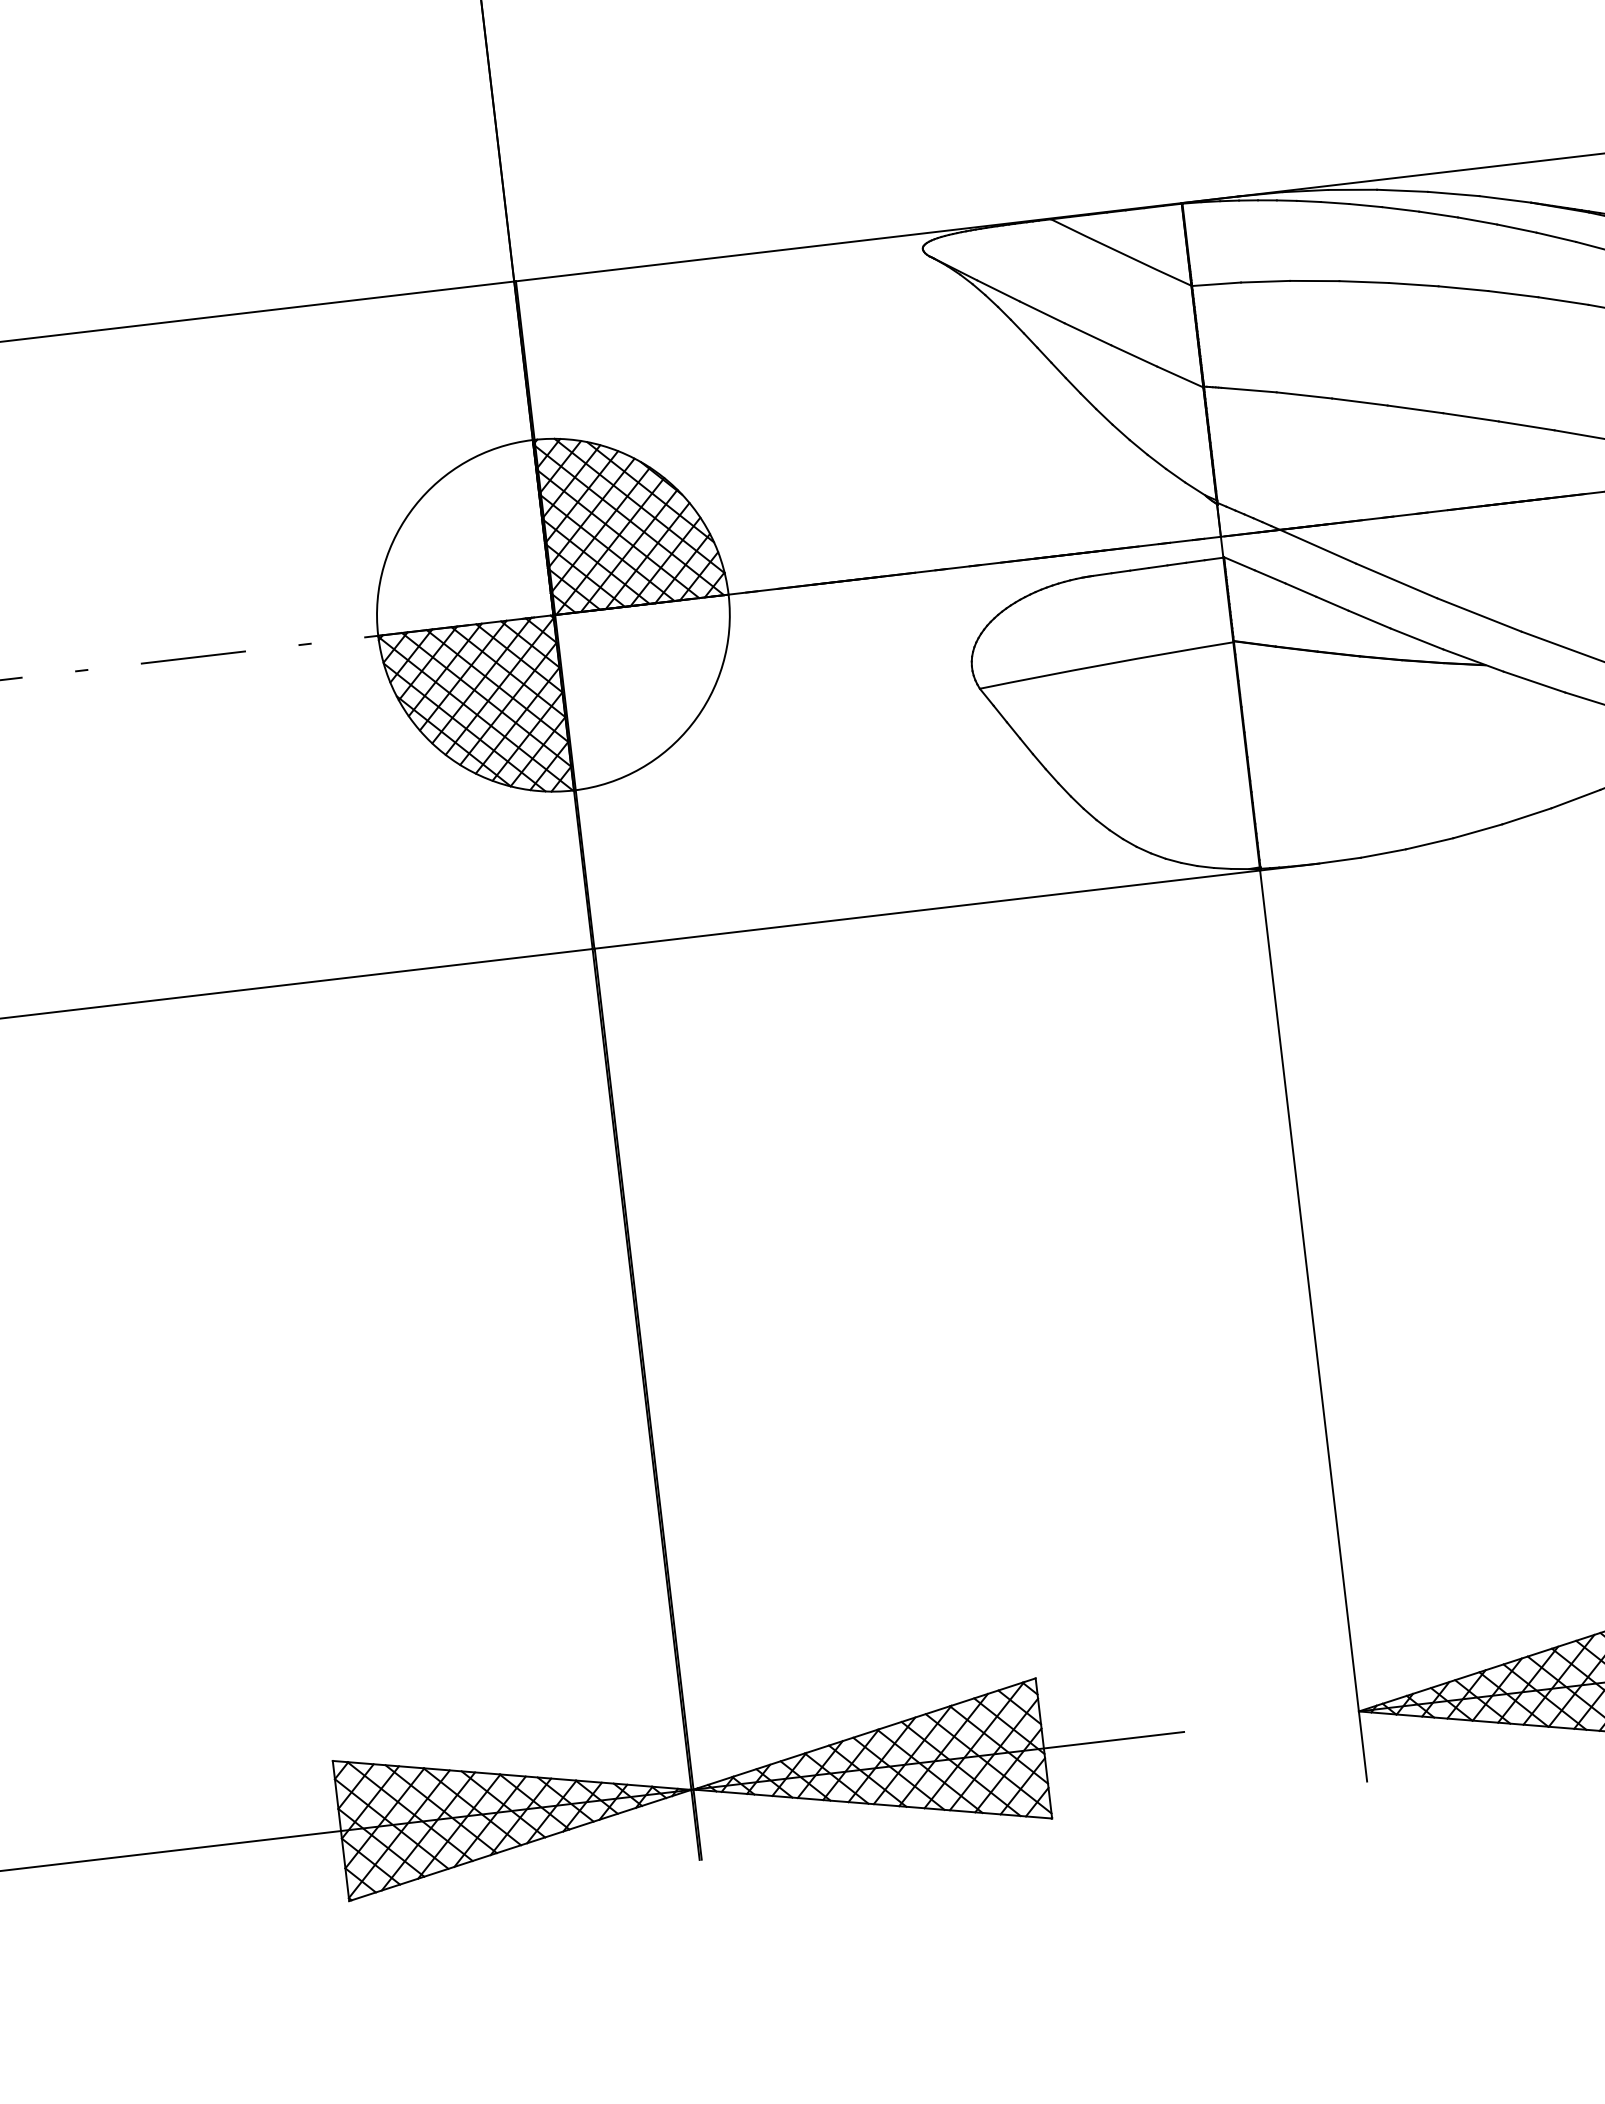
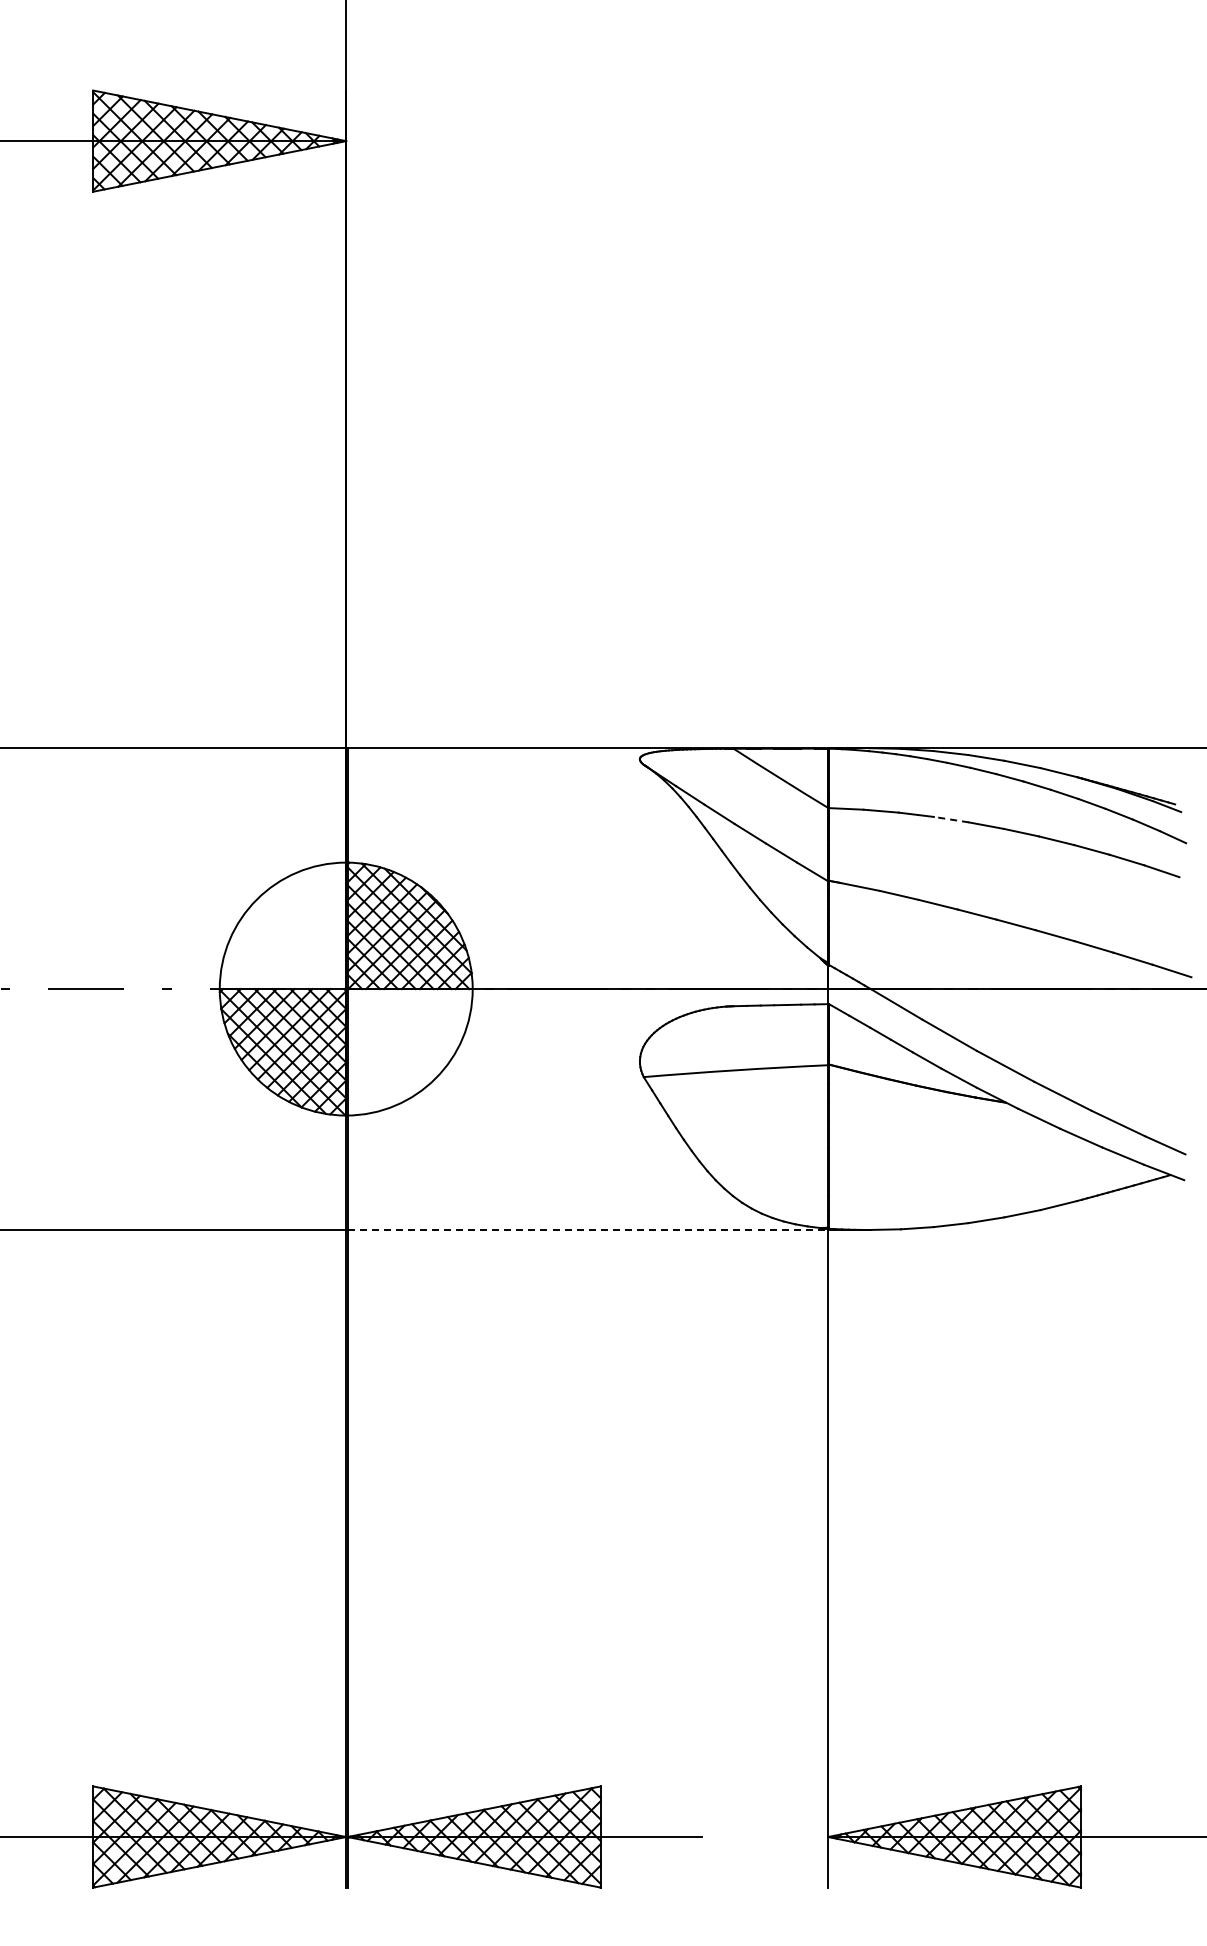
line: (1364, 281) -> (951, 819), solid -> dashed
line: (928, 908) -> (588, 1229), solid -> dashed

